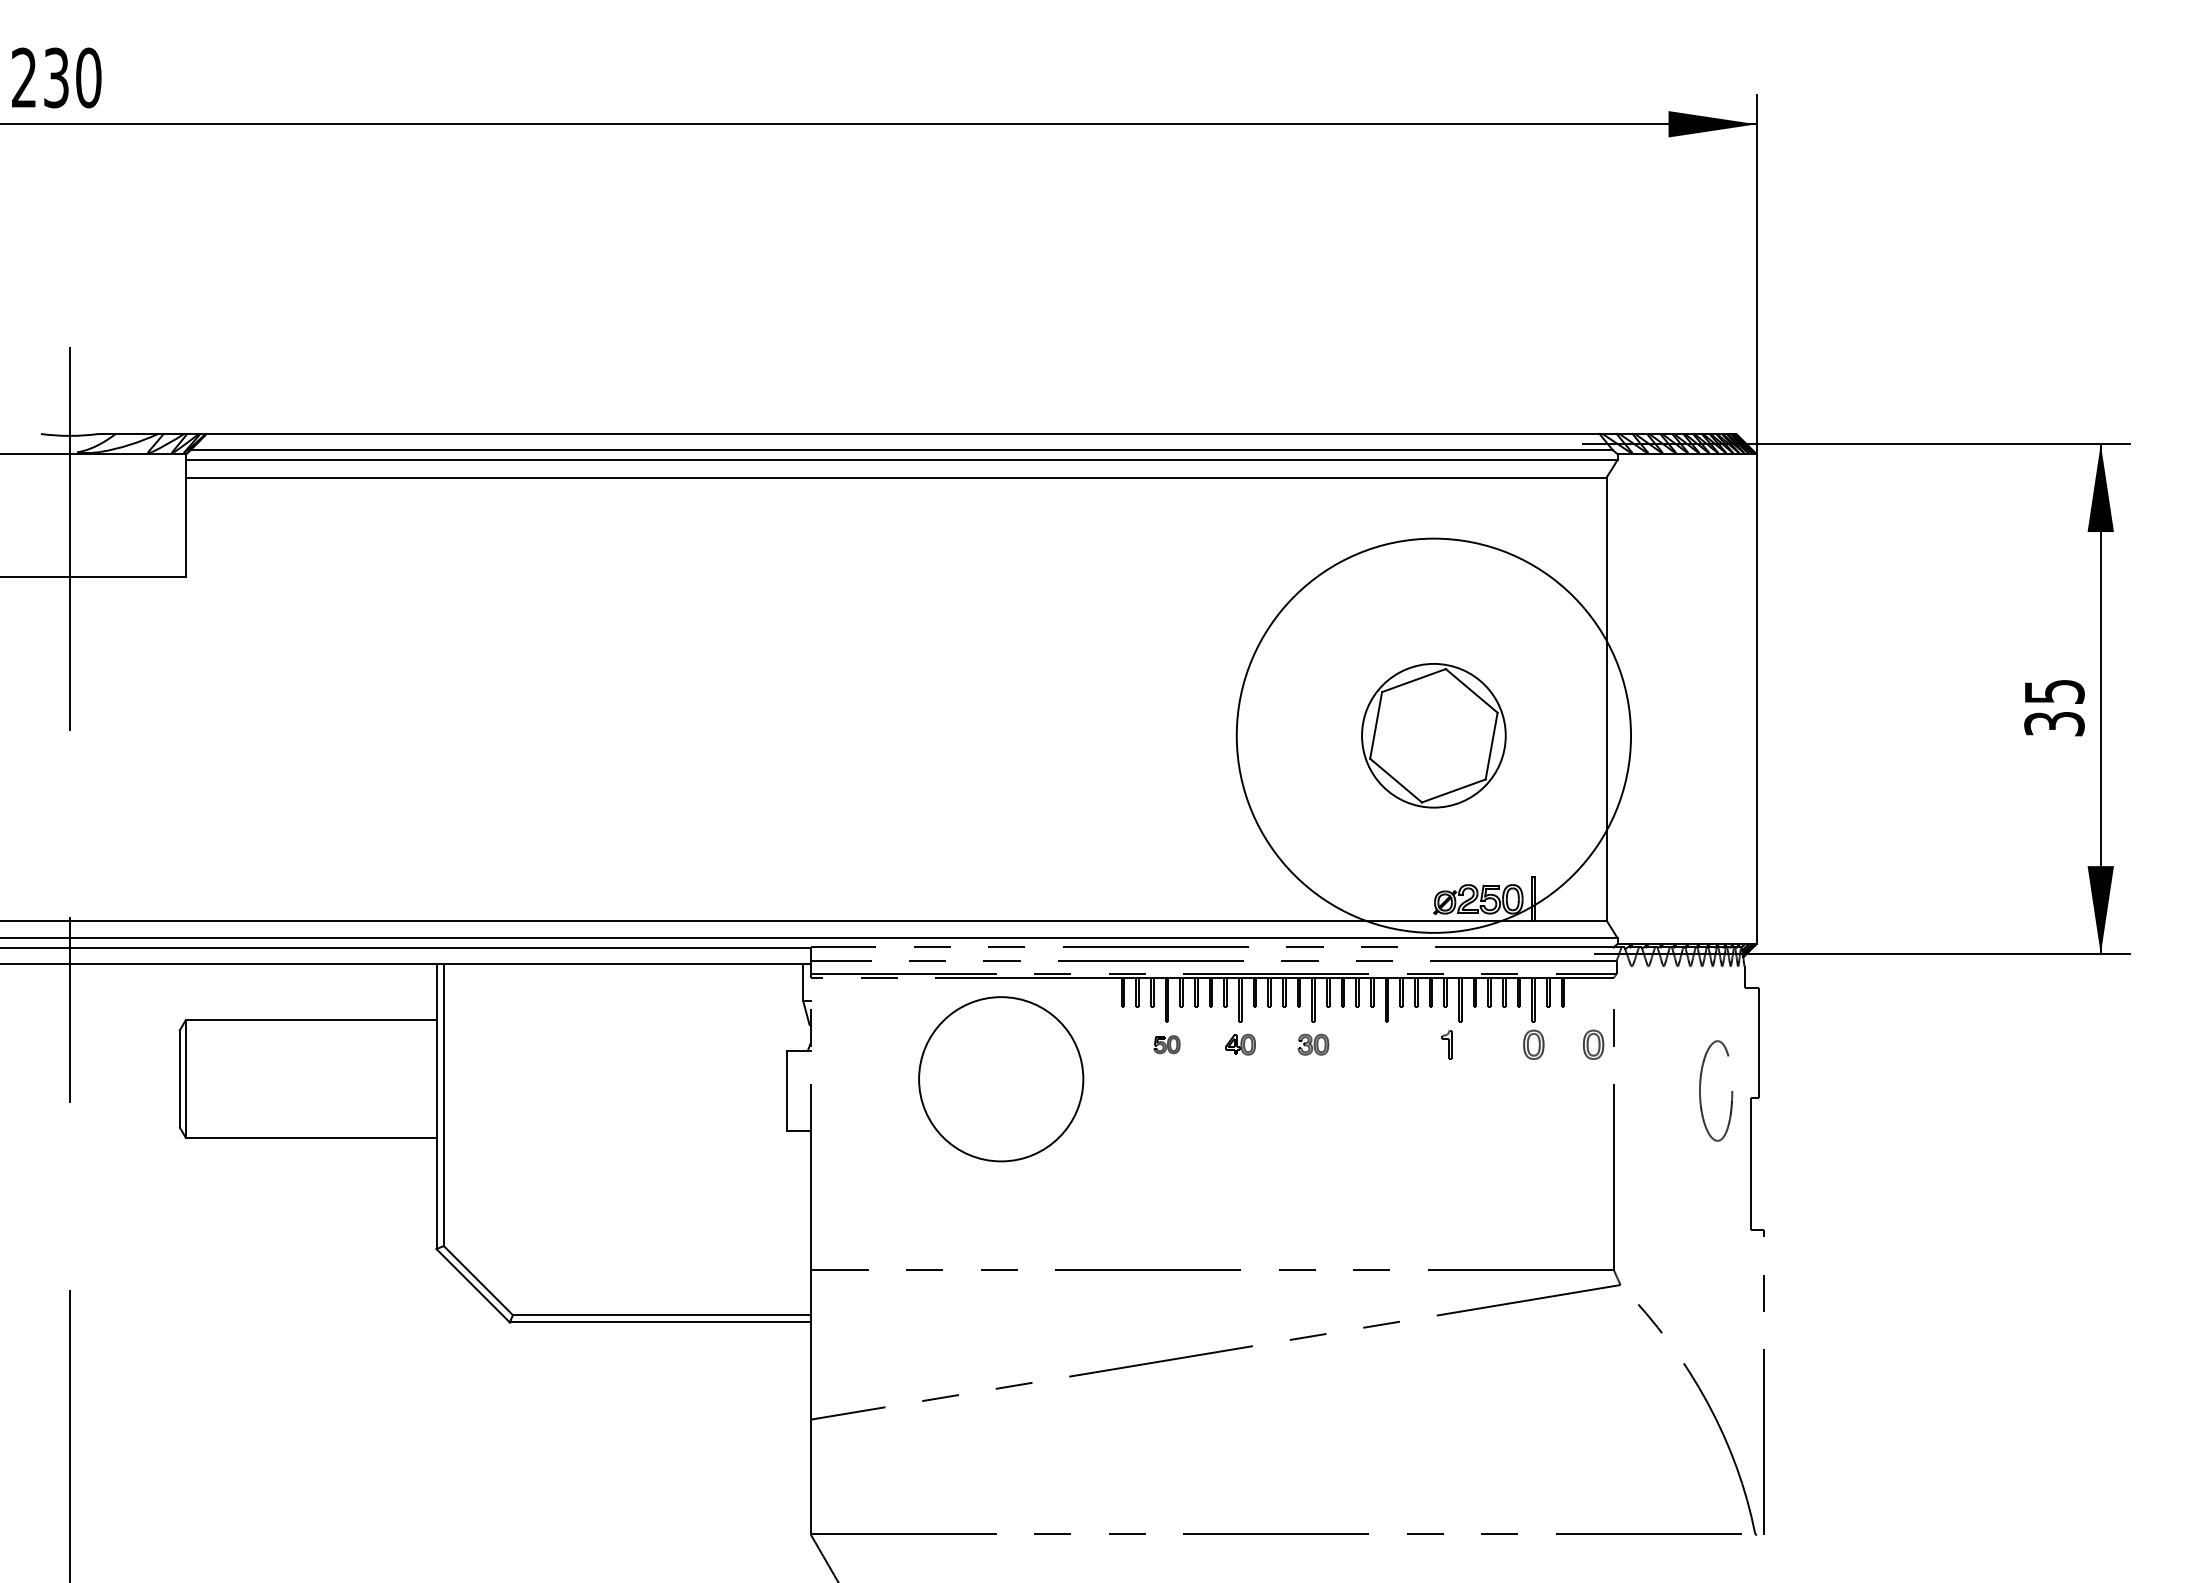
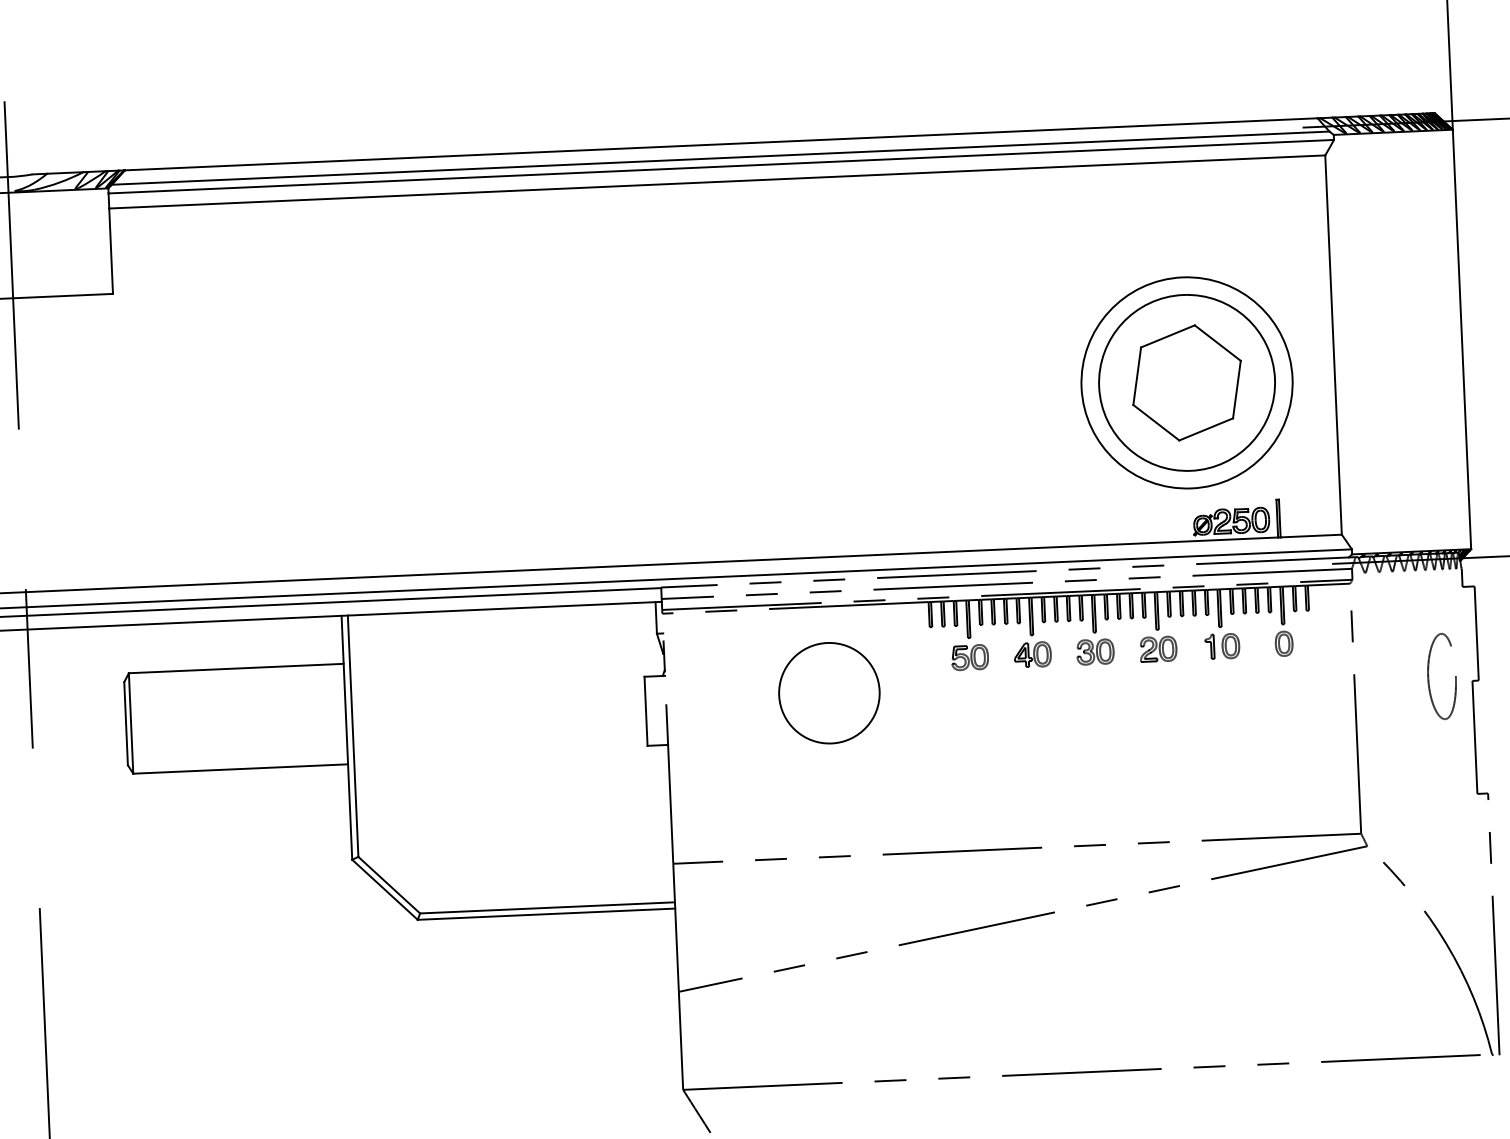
circle: (1433, 735) -> (1186, 382), size x0.62
circle: (1433, 735) -> (1186, 382), size x1.43
part: (1166, 1044) -> (969, 657), size x1.67
part: (1240, 1044) -> (1033, 654), size x1.43
part: (1313, 1044) -> (1095, 651), size x1.43
part: (1386, 1044) -> (1158, 649), added
part: (1593, 1044) -> (1230, 645), moved
circle: (1000, 1078) -> (828, 692), size x0.71

